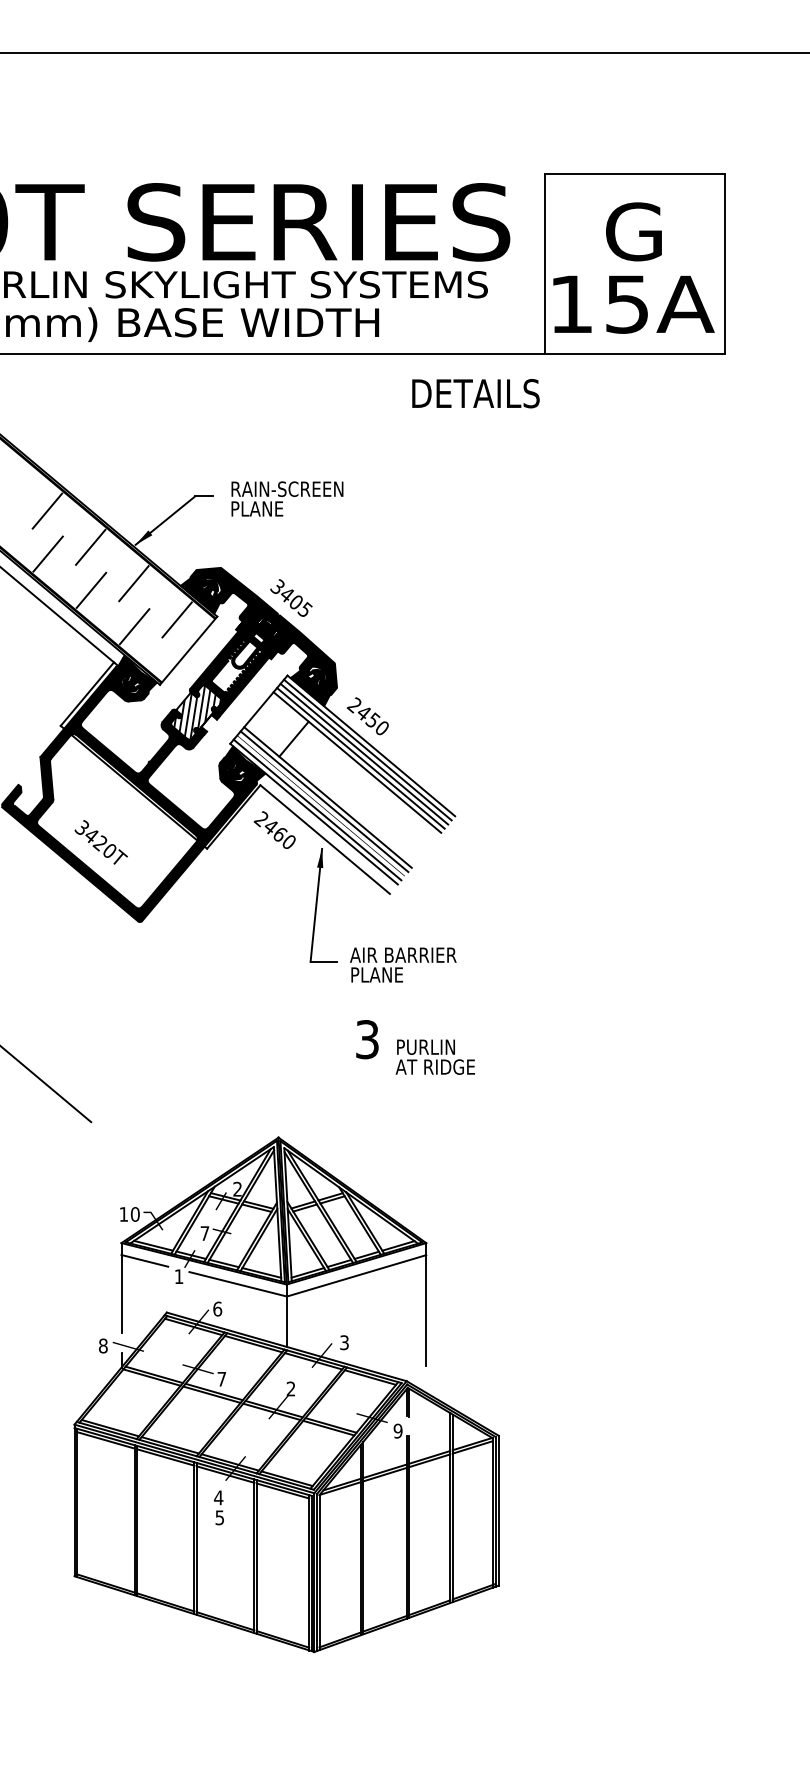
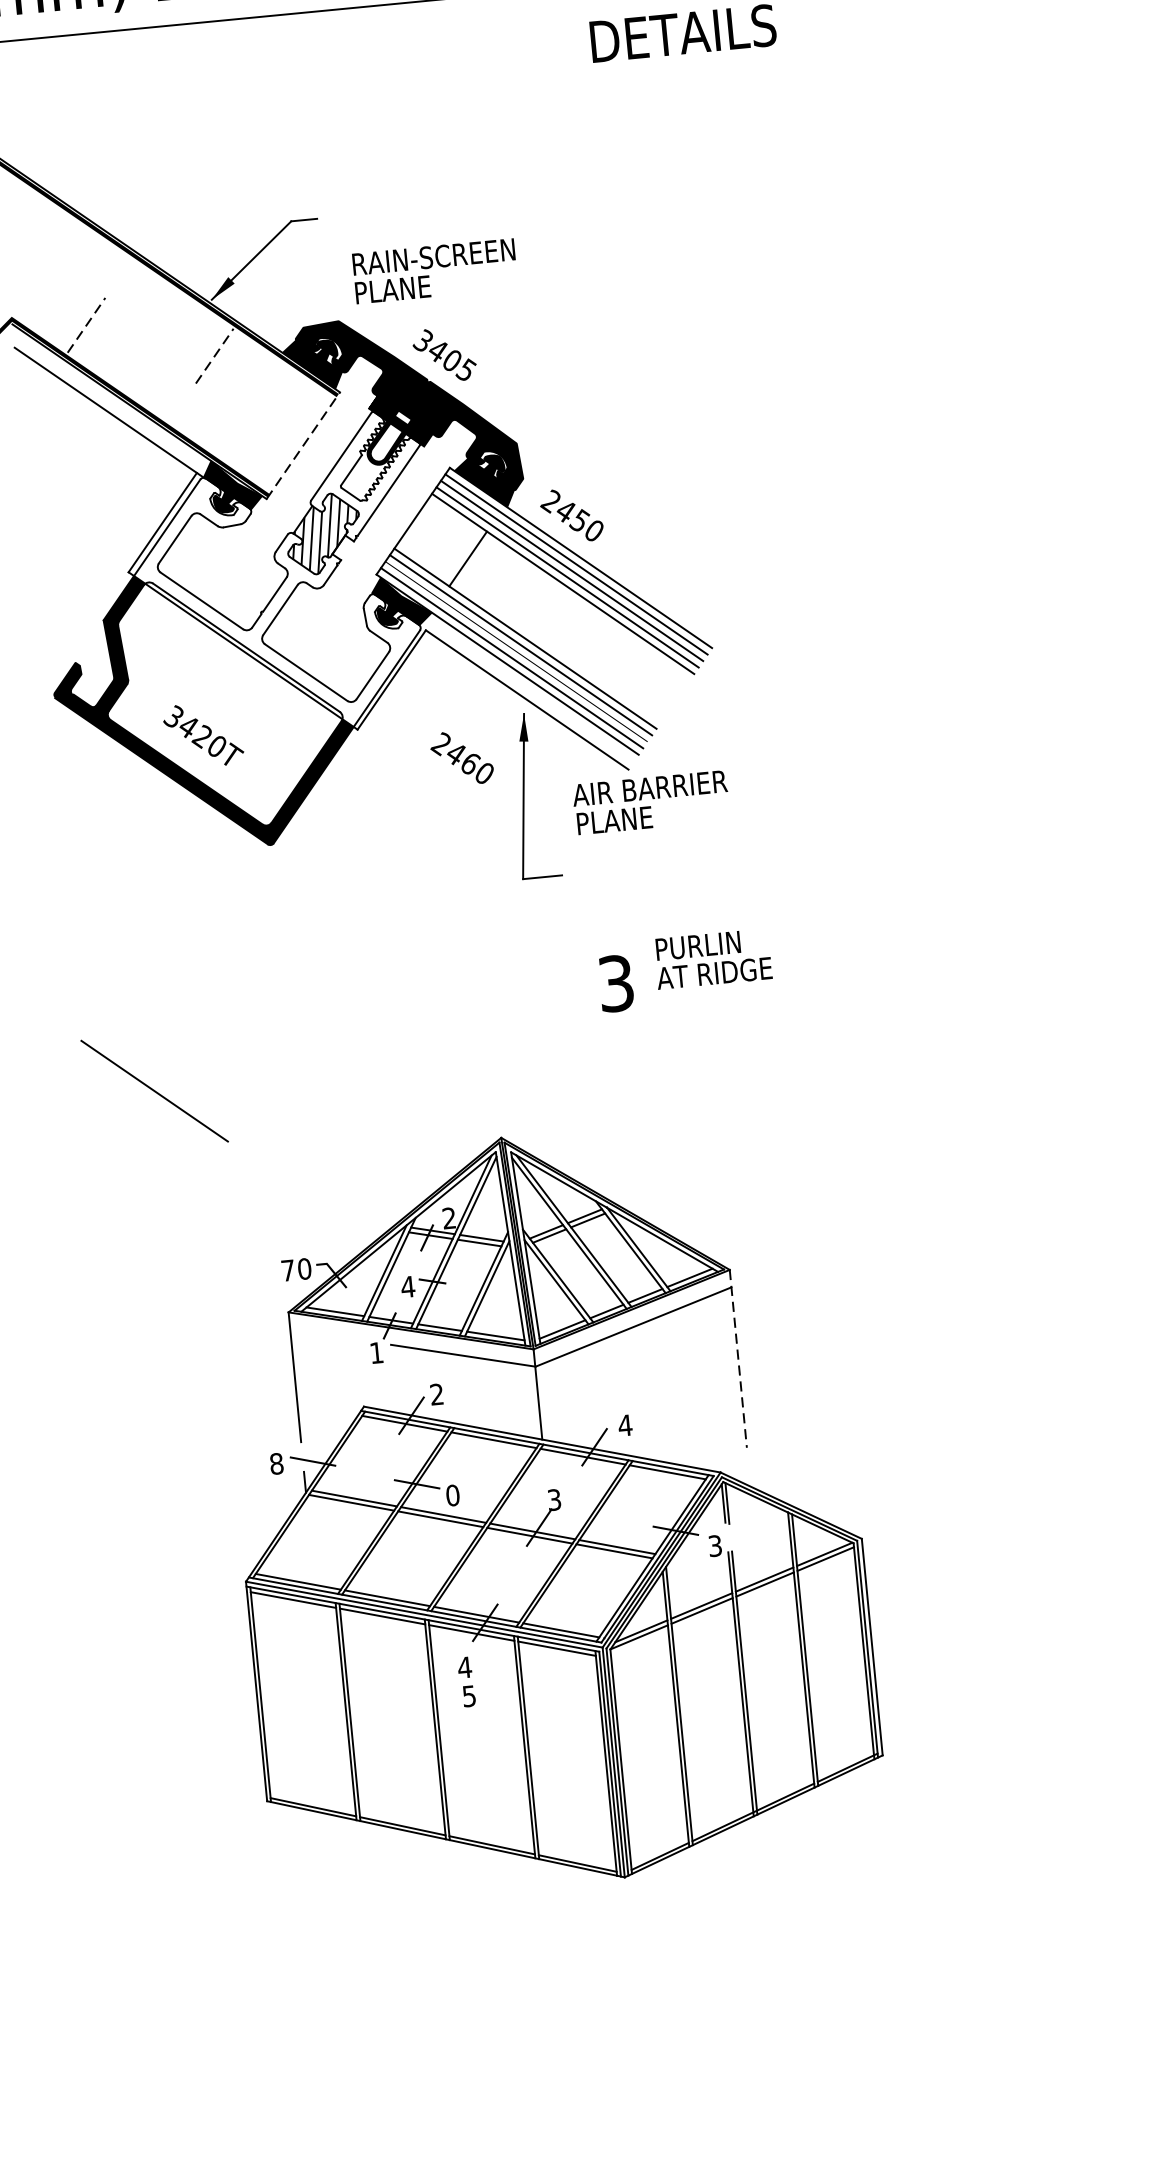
text: (287, 498) -> (435, 270), moved
line: (47, 510) -> (79, 262), removed
line: (90, 546) -> (146, 308), removed
line: (48, 554) -> (87, 325), solid -> dashed
line: (133, 583) -> (214, 356), solid -> dashed
line: (91, 589) -> (154, 370), removed
line: (176, 619) -> (281, 402), removed
line: (134, 626) -> (221, 418), removed
line: (188, 650) -> (303, 445), solid -> dashed
fill: (228, 675) -> (364, 475), removed
fill: (160, 756) -> (277, 602), removed
text: (274, 829) -> (461, 757), moved
text: (403, 964) -> (651, 801), moved
text: (434, 1056) -> (711, 958), moved
text: (123, 1214) -> (287, 1270), 10 -> 70
text: (204, 1233) -> (407, 1286), 7 -> 4
line: (144, 1260) -> (324, 1334), removed
line: (426, 1305) -> (738, 1360), solid -> dashed
text: (217, 1308) -> (436, 1393), 6 -> 2
text: (344, 1342) -> (625, 1425), 3 -> 4
text: (221, 1378) -> (452, 1494), 7 -> 0
text: (290, 1389) -> (553, 1500), 2 -> 3
text: (397, 1430) -> (714, 1545), 9 -> 3

